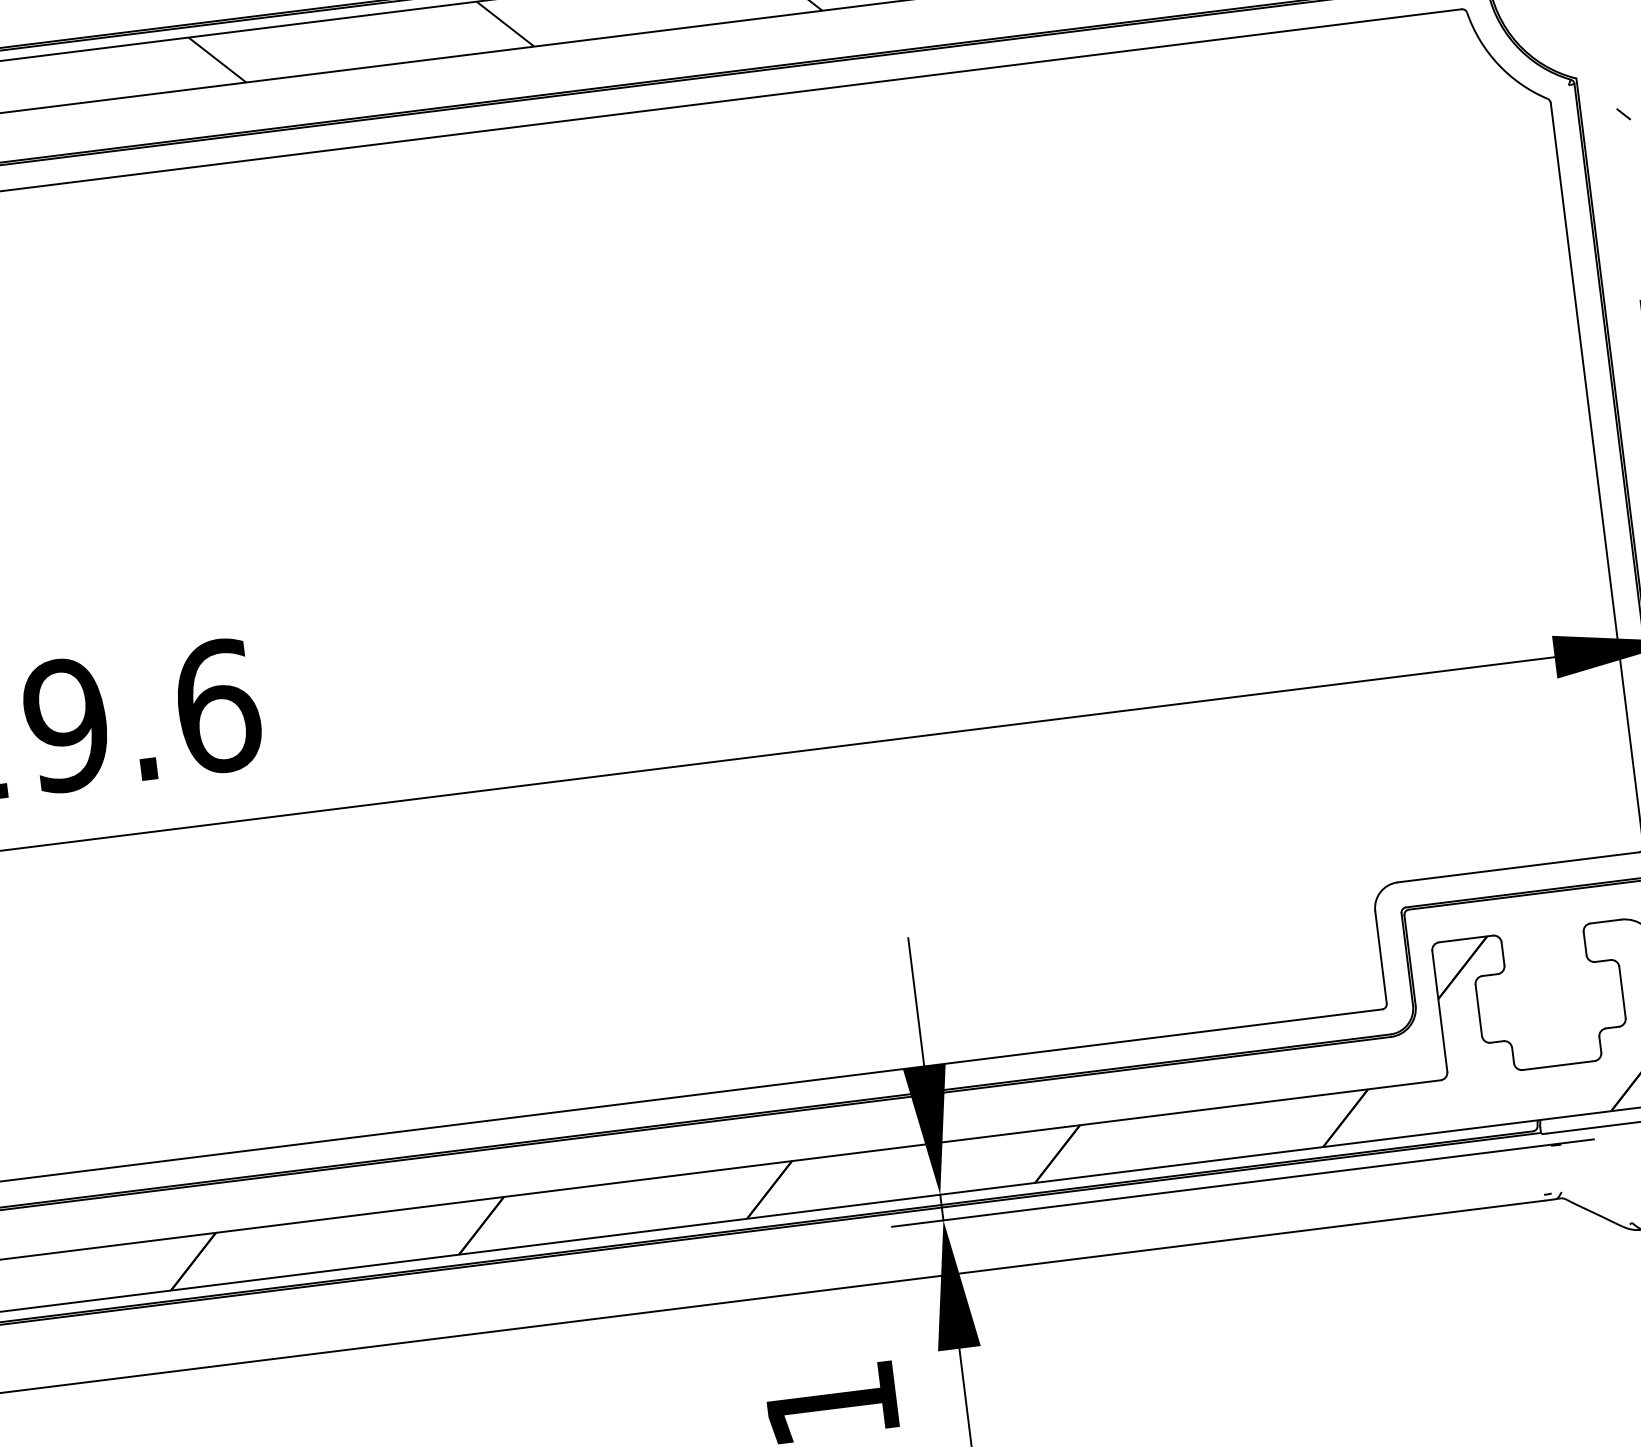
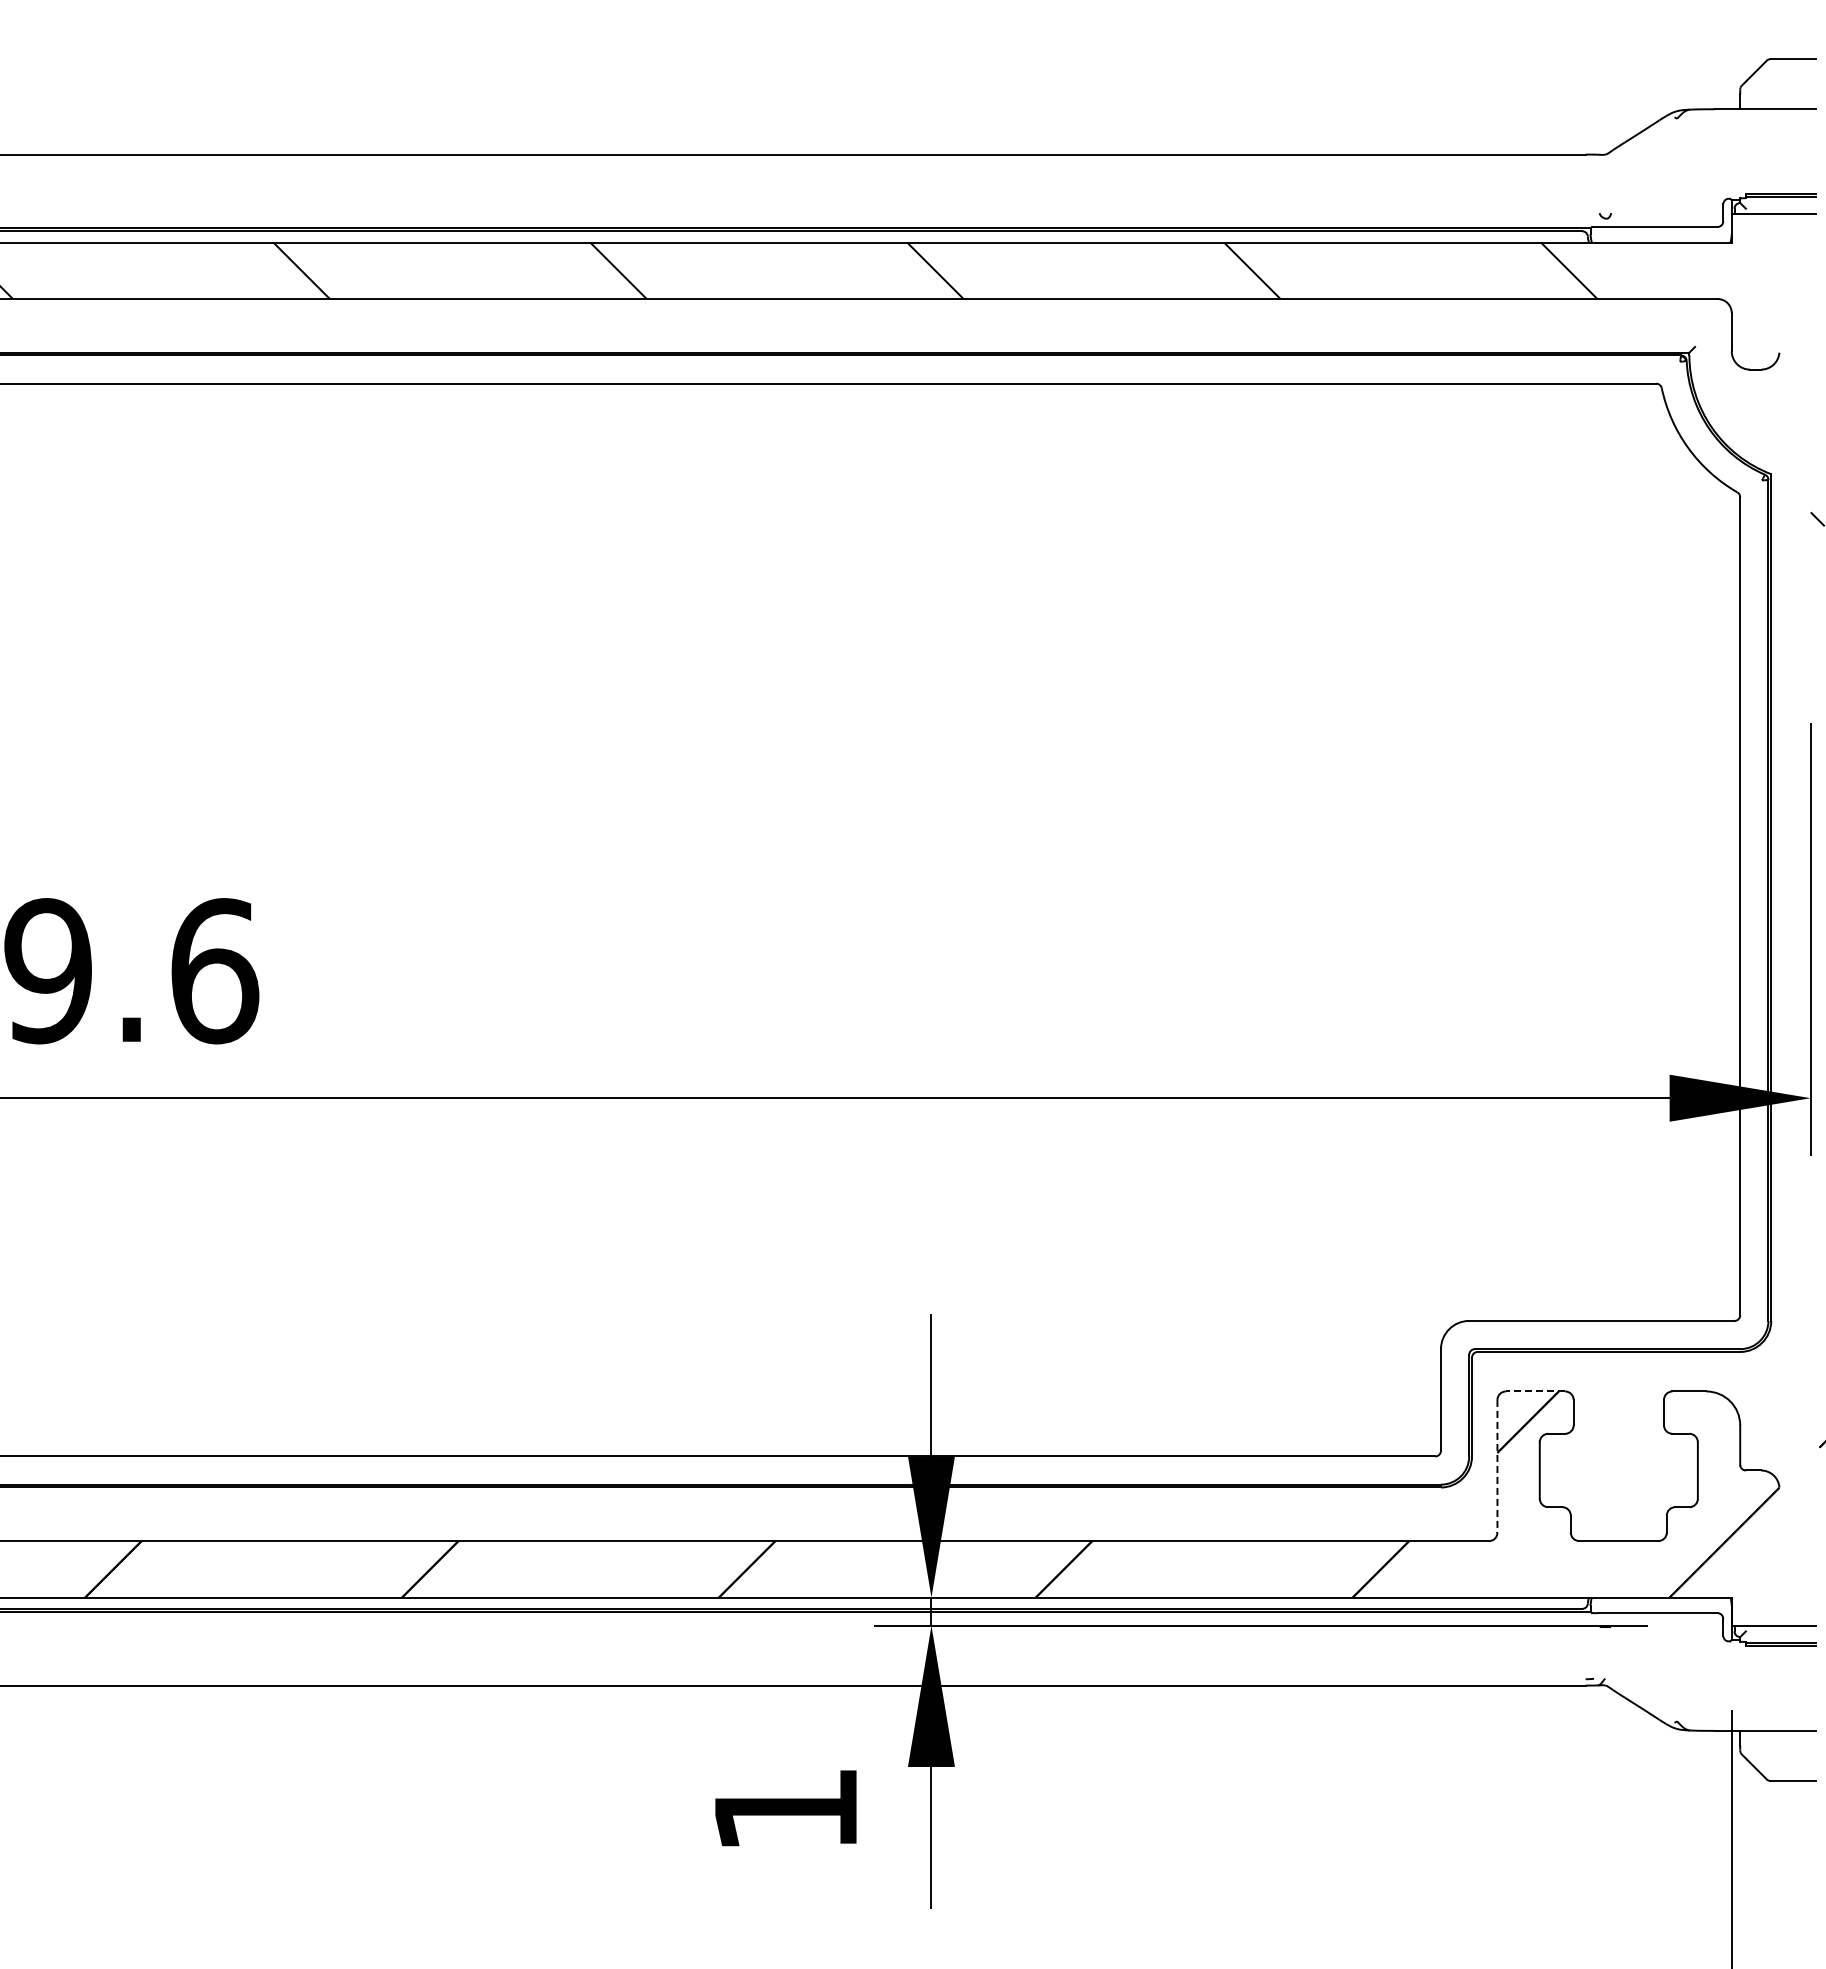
line: (1465, 939) -> (1535, 1391), solid -> dashed
line: (1439, 1011) -> (1497, 1466), solid -> dashed

